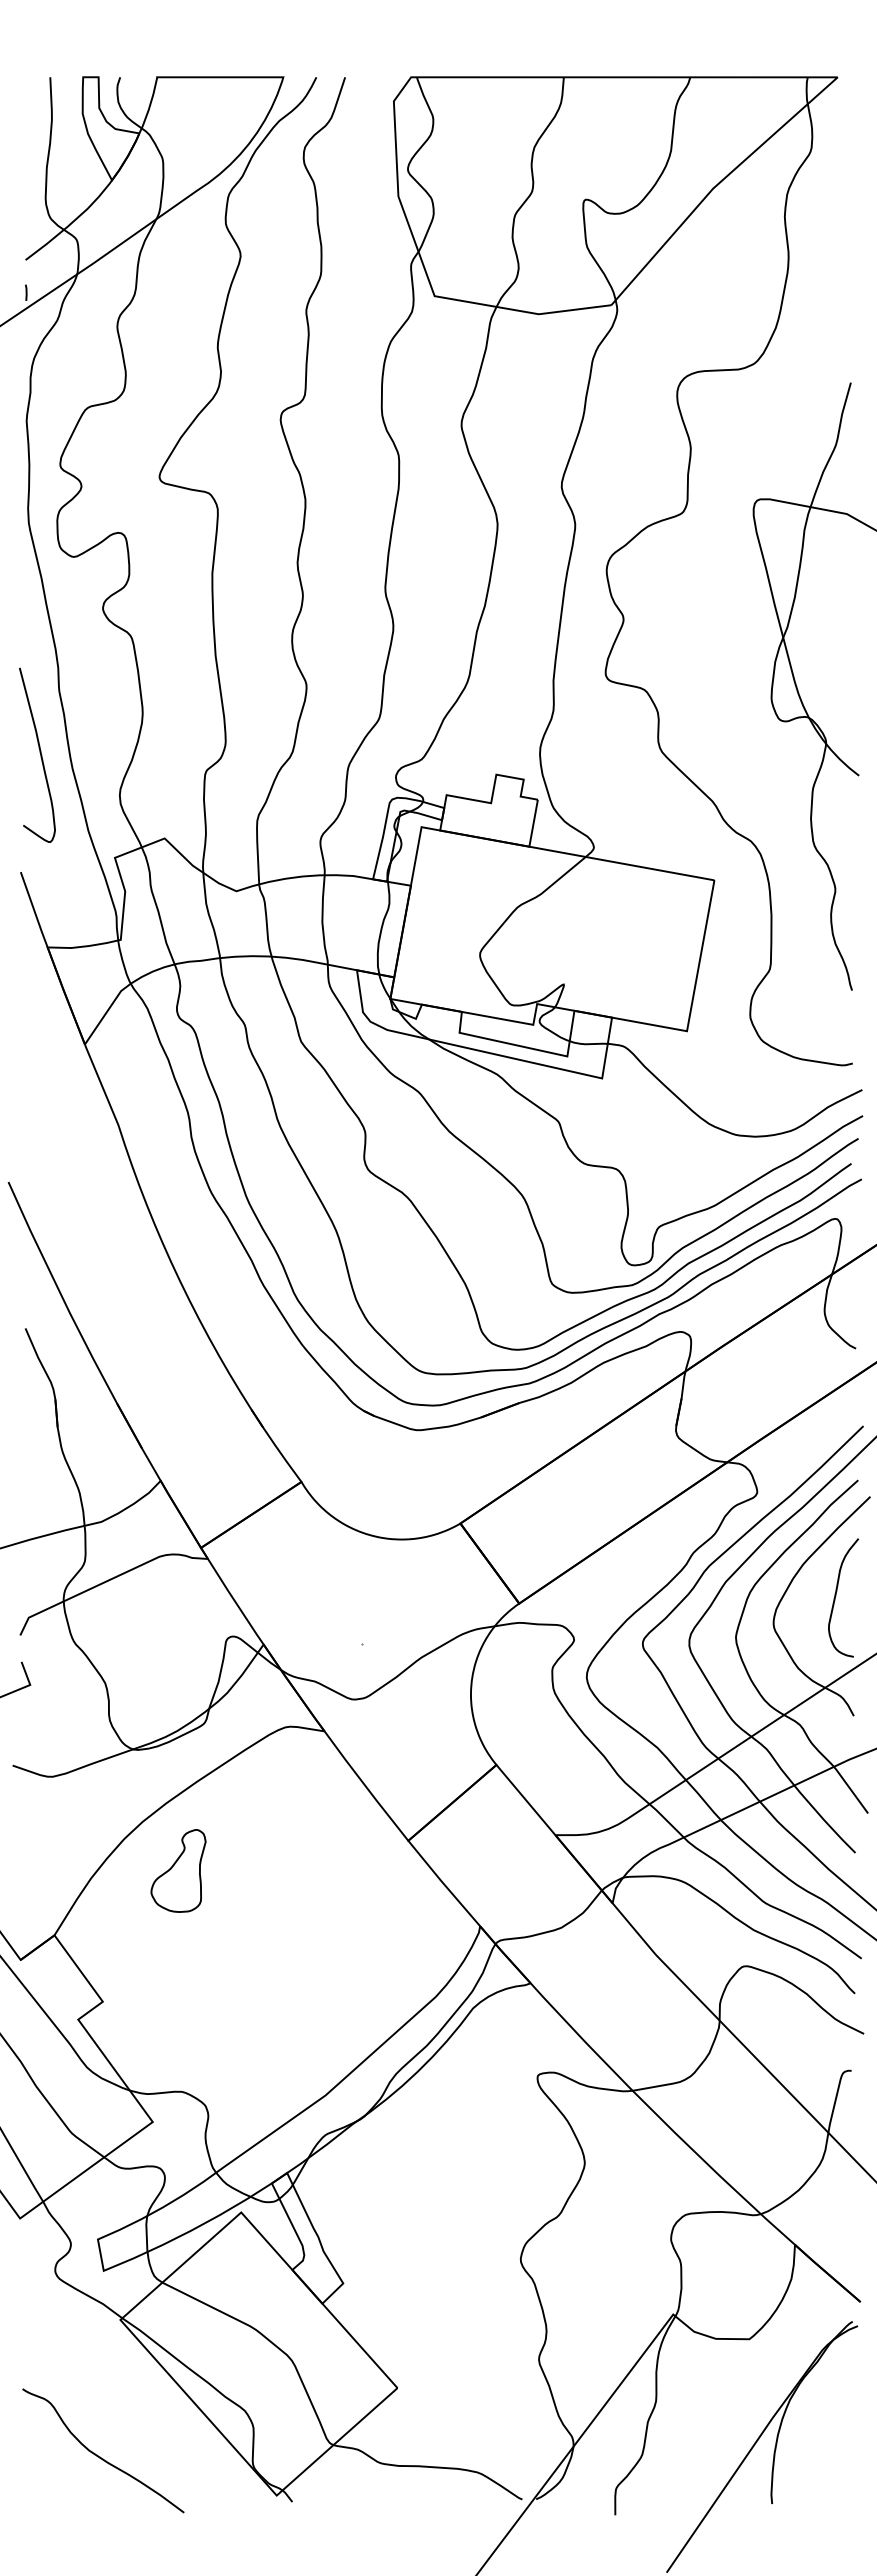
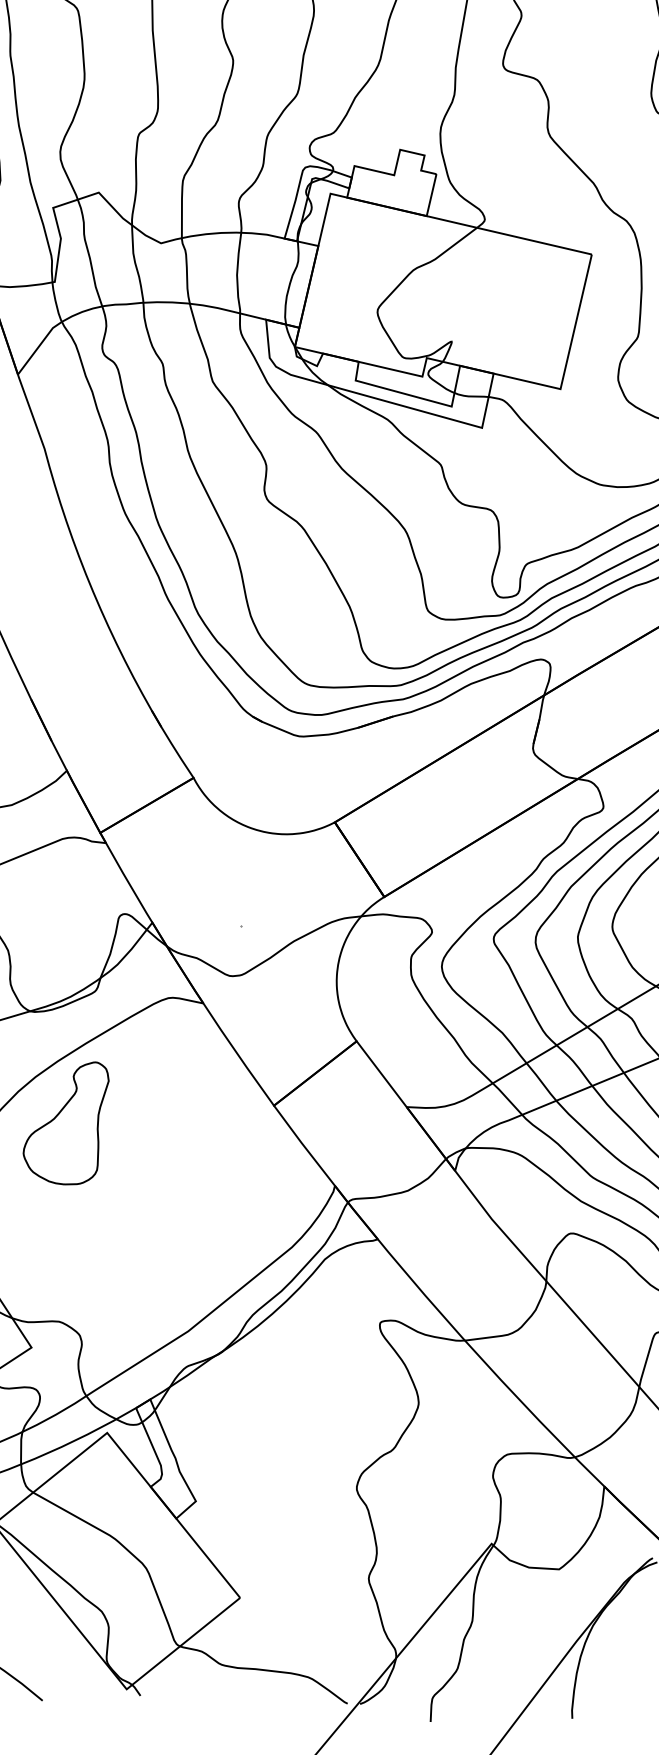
part: (178, 1870) -> (65, 1122), size x1.67

